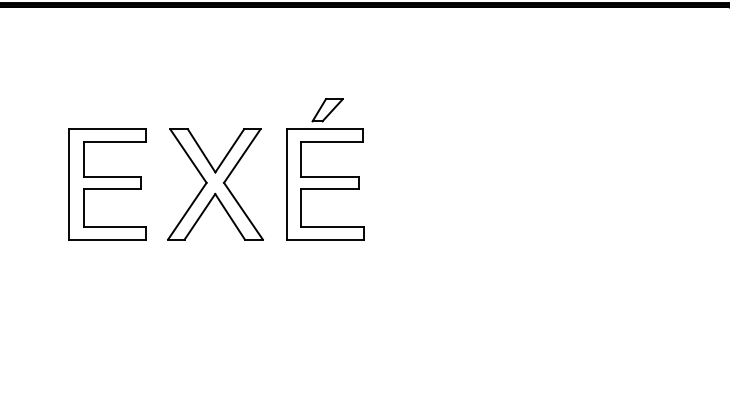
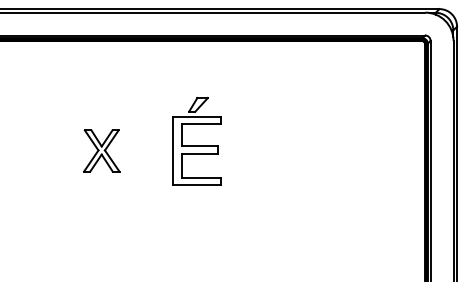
part: (324, 169) -> (196, 141), moved
part: (107, 183) -> (34, 150), removed
part: (215, 183) -> (101, 150), size x0.6

